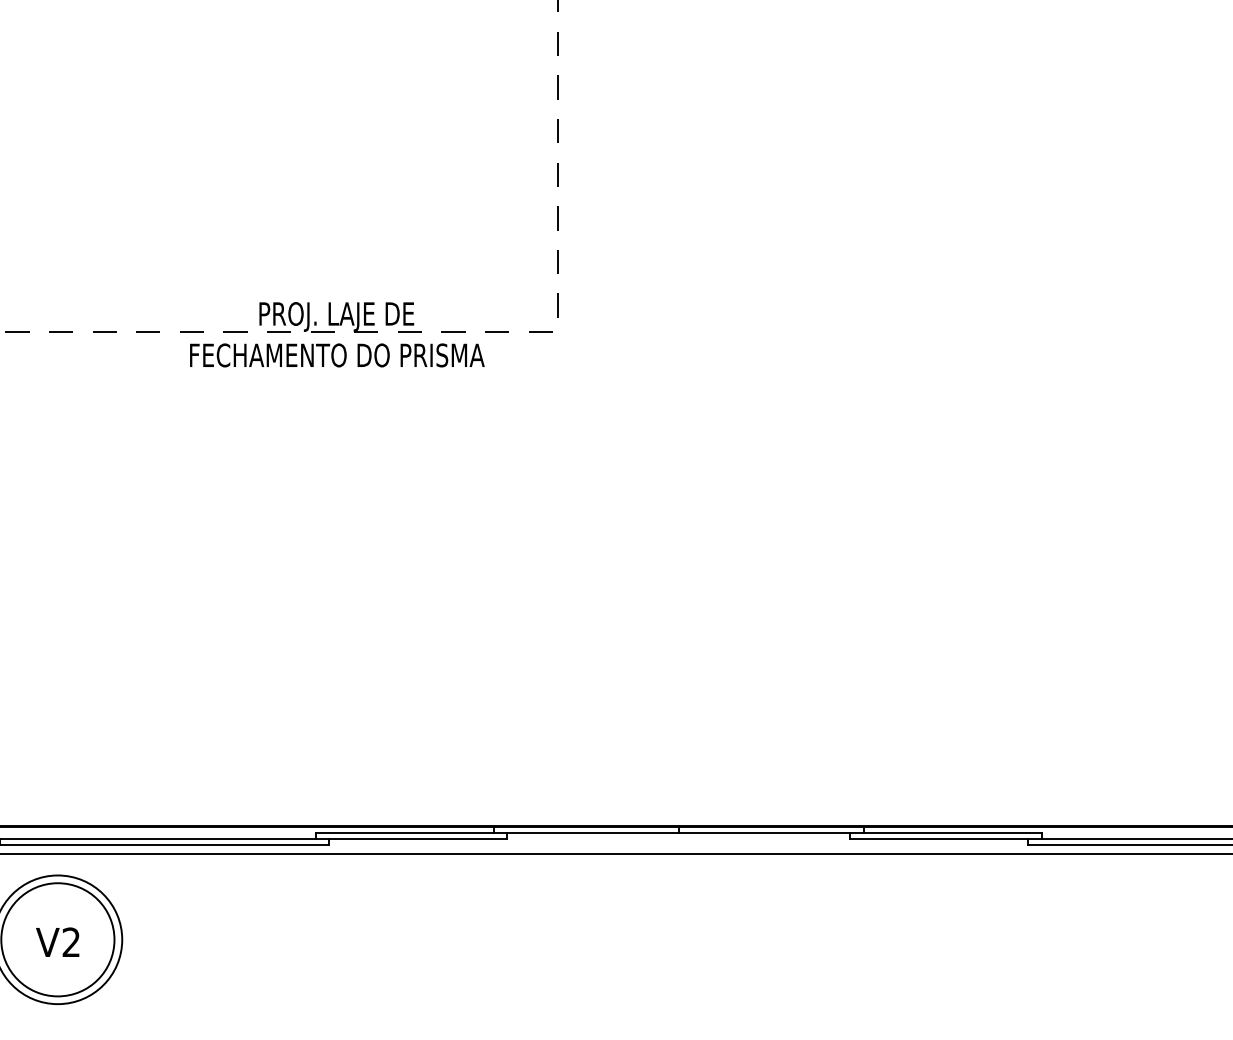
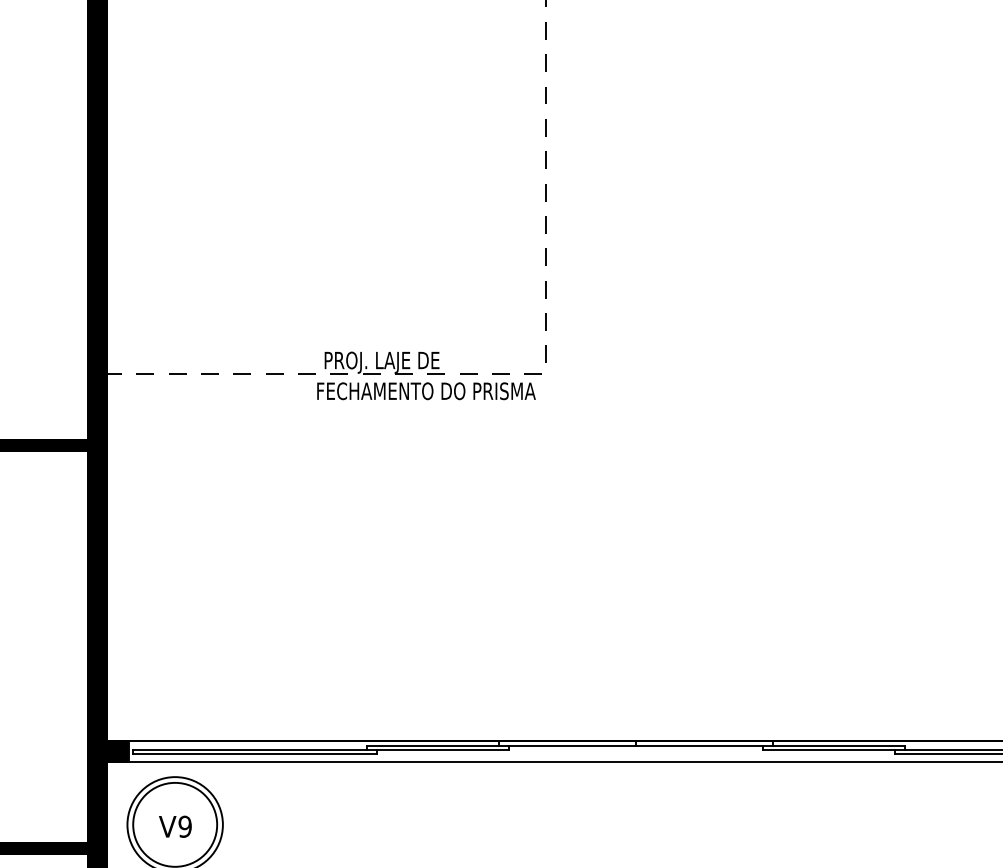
text: (337, 355) -> (426, 391), moved
text: (70, 942) -> (184, 826), V2 -> V9

